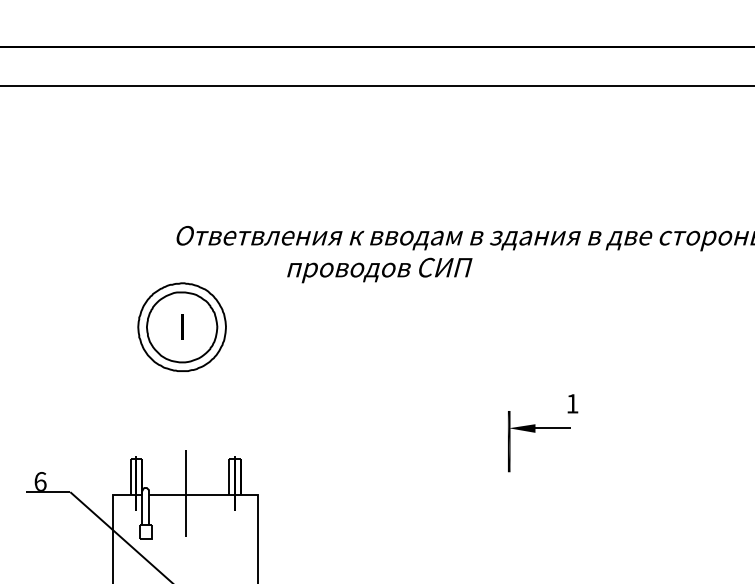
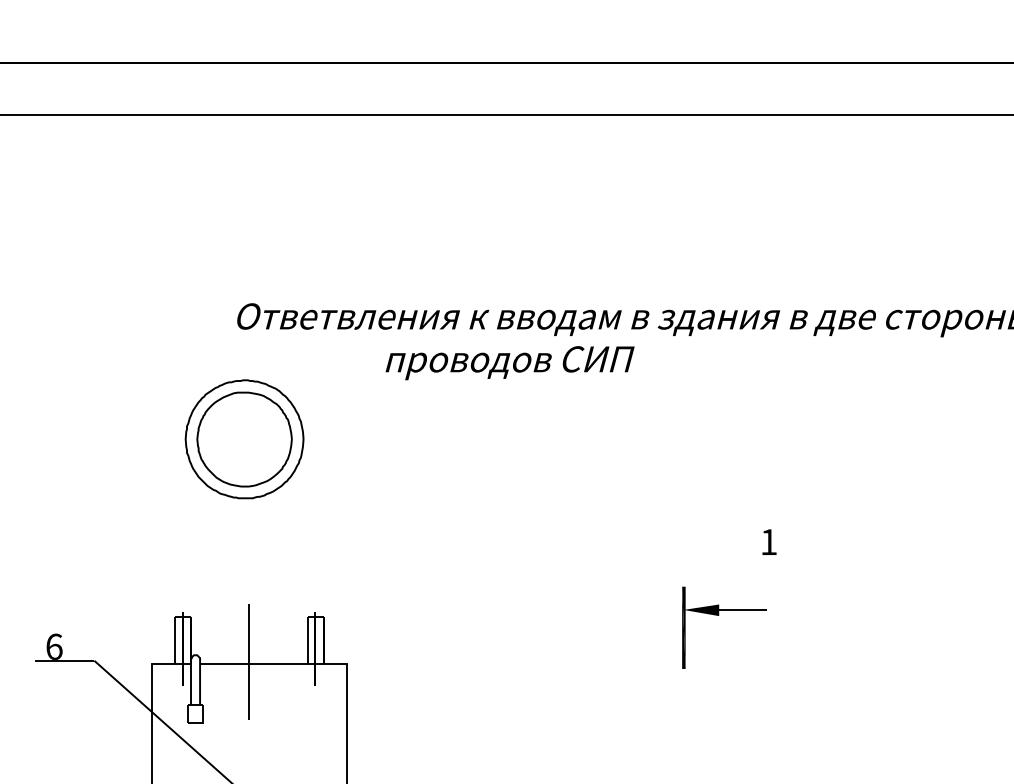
fill: (182, 327) -> (245, 439), removed
part: (535, 432) -> (719, 615), moved

